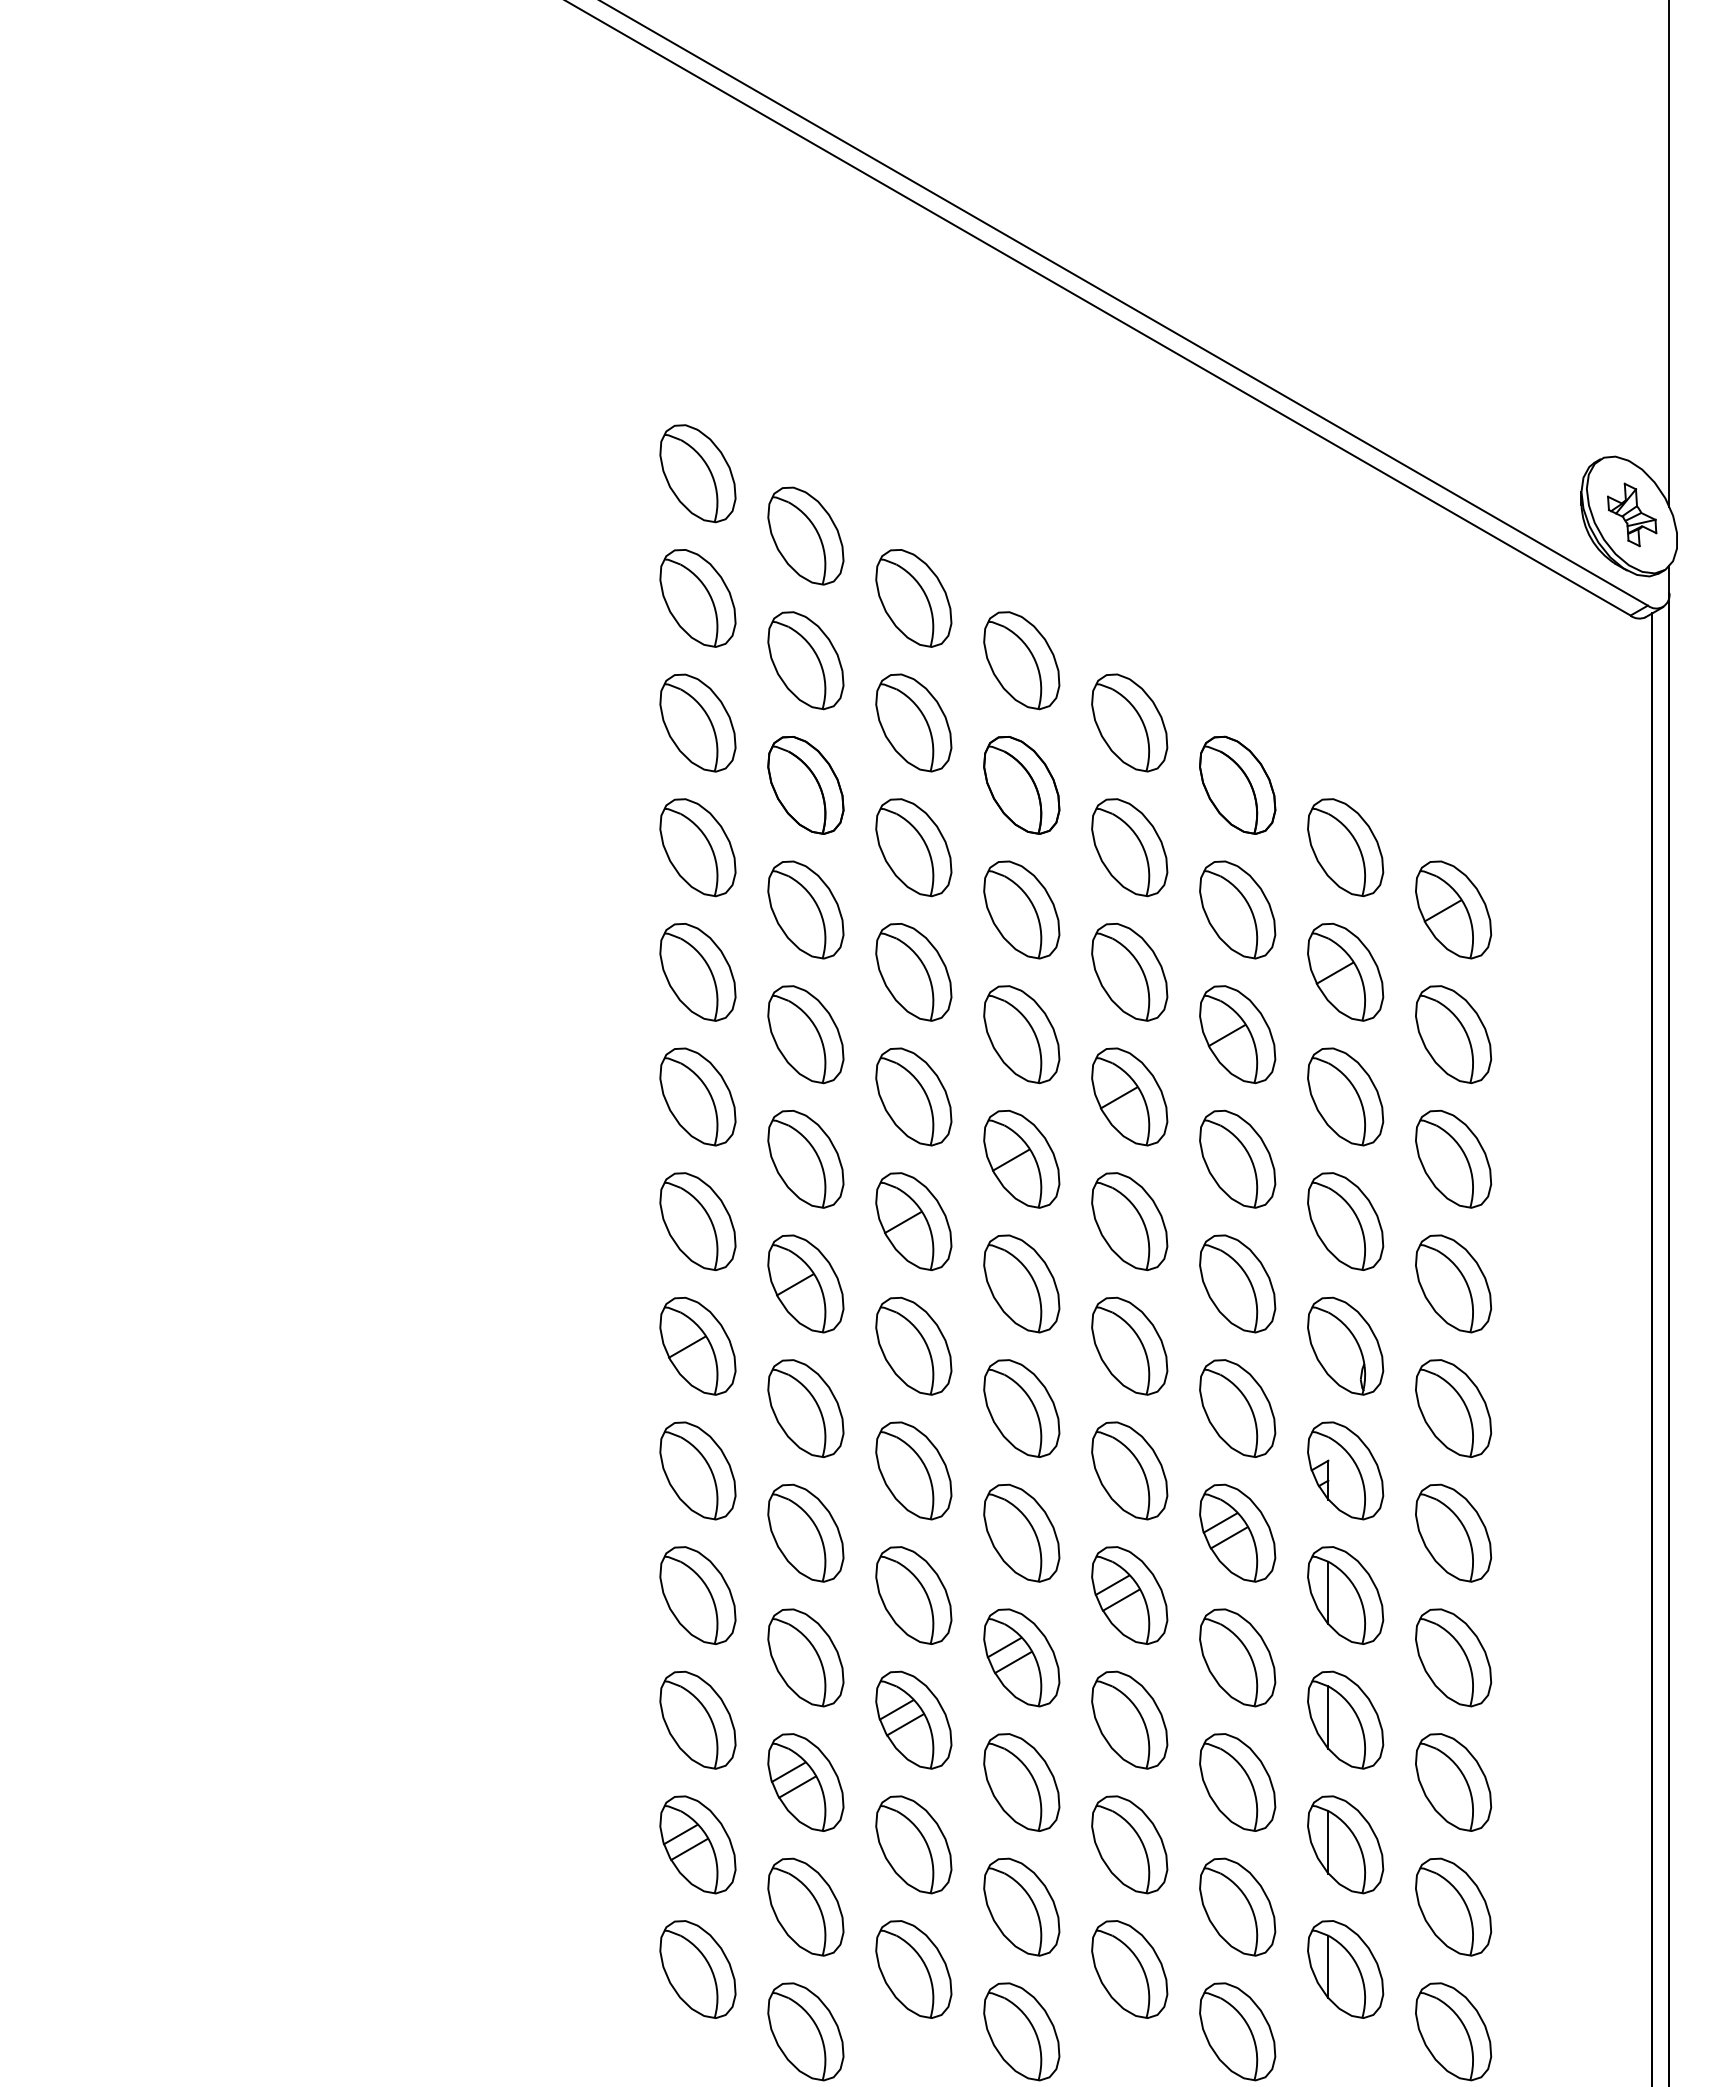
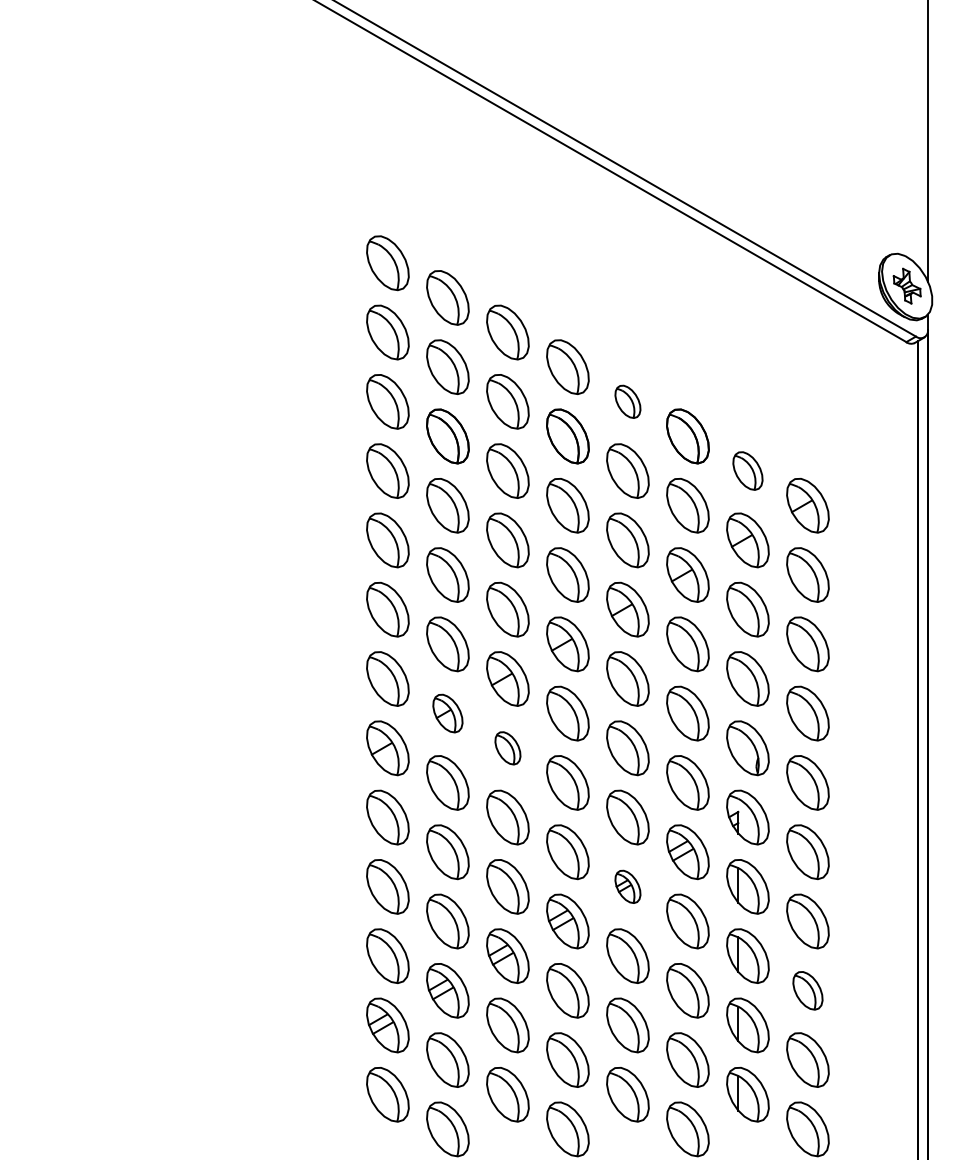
part: (1128, 722) -> (627, 401), size x0.6
part: (1344, 846) -> (747, 470), size x0.7
part: (805, 1283) -> (447, 713), size x0.7
part: (913, 1346) -> (507, 748), size x0.6
part: (1128, 1594) -> (627, 886), size x0.6
part: (1452, 1781) -> (807, 990), size x0.7

